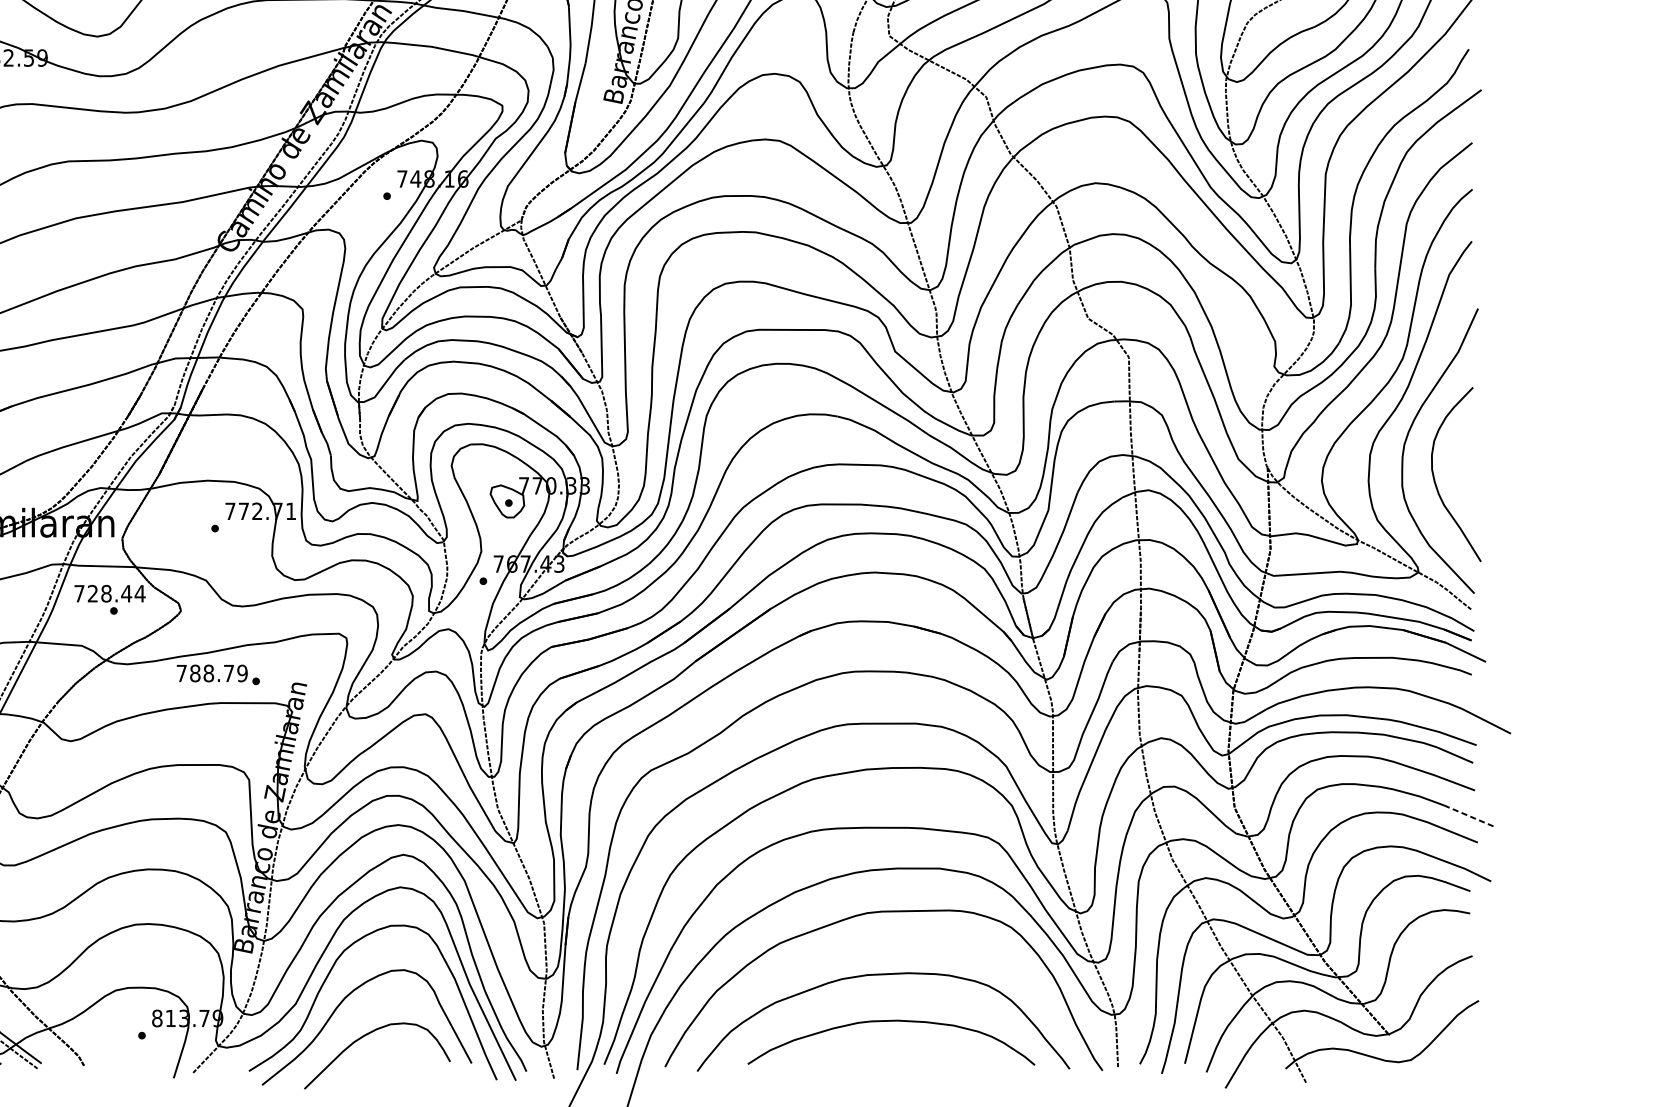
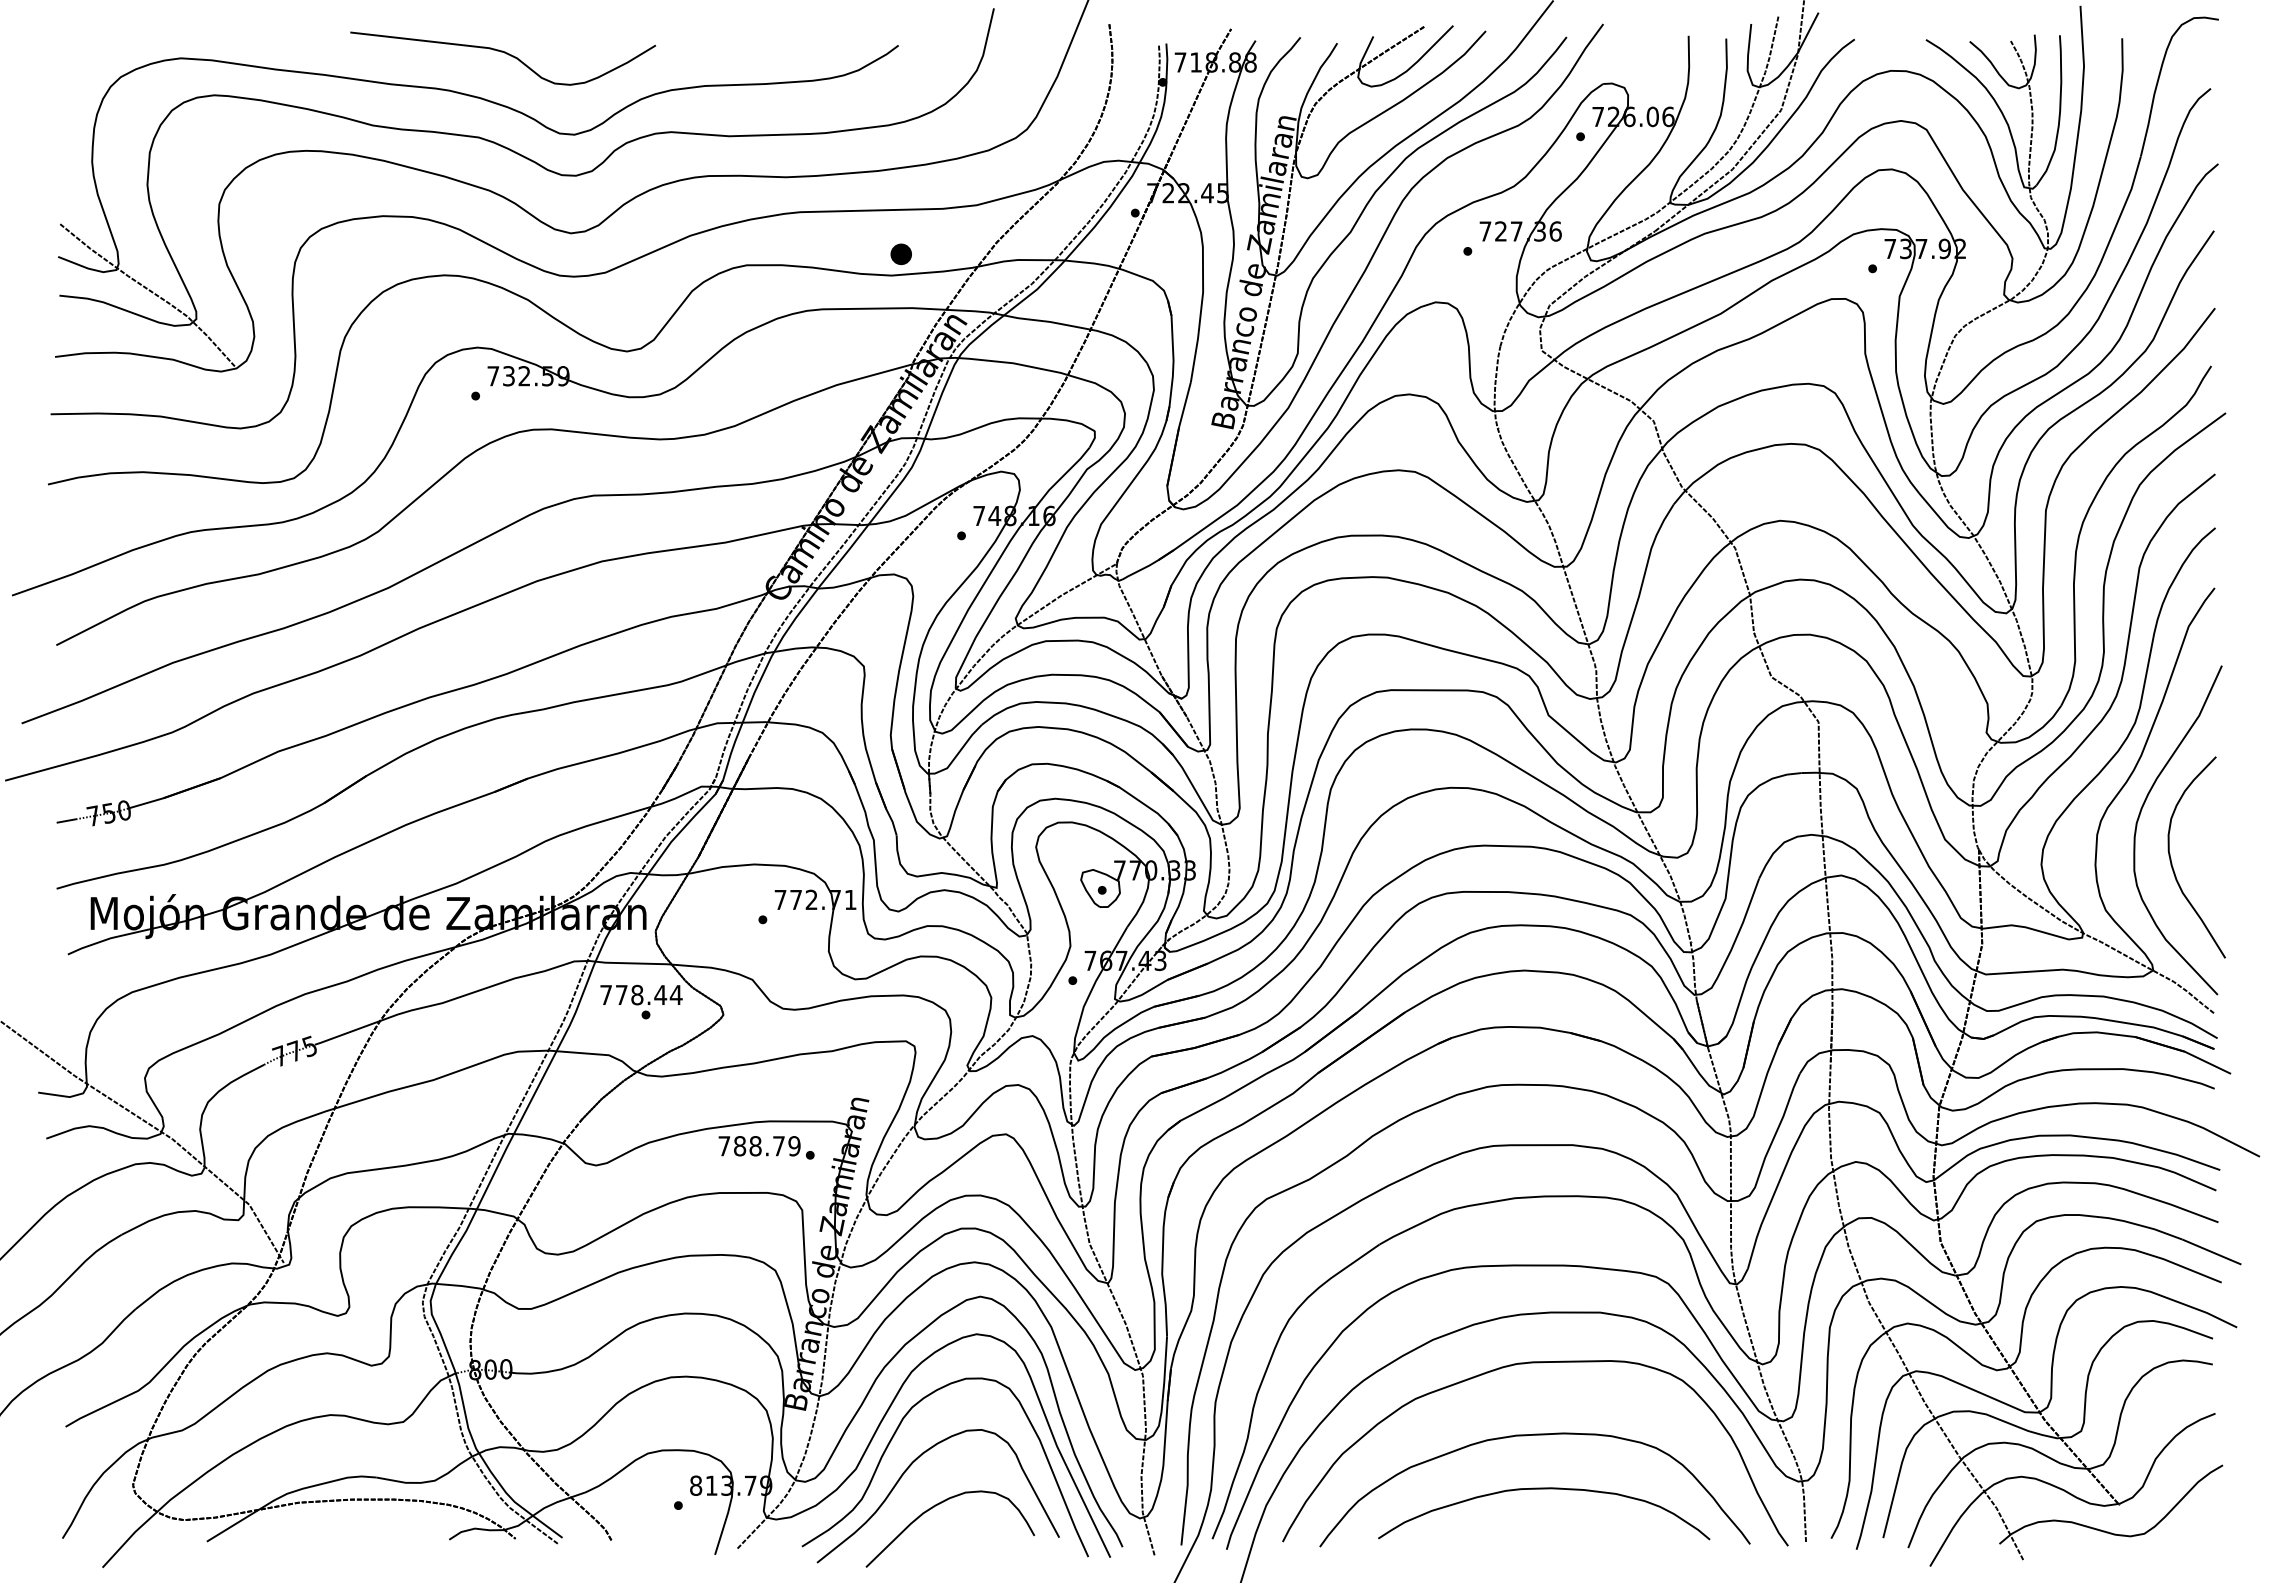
text: (92, 593) -> (621, 994), 728.44 -> 778.44
text: (218, 674) -> (766, 1147), moved
line: (1469, 816) -> (2212, 1252), dashed -> solid

